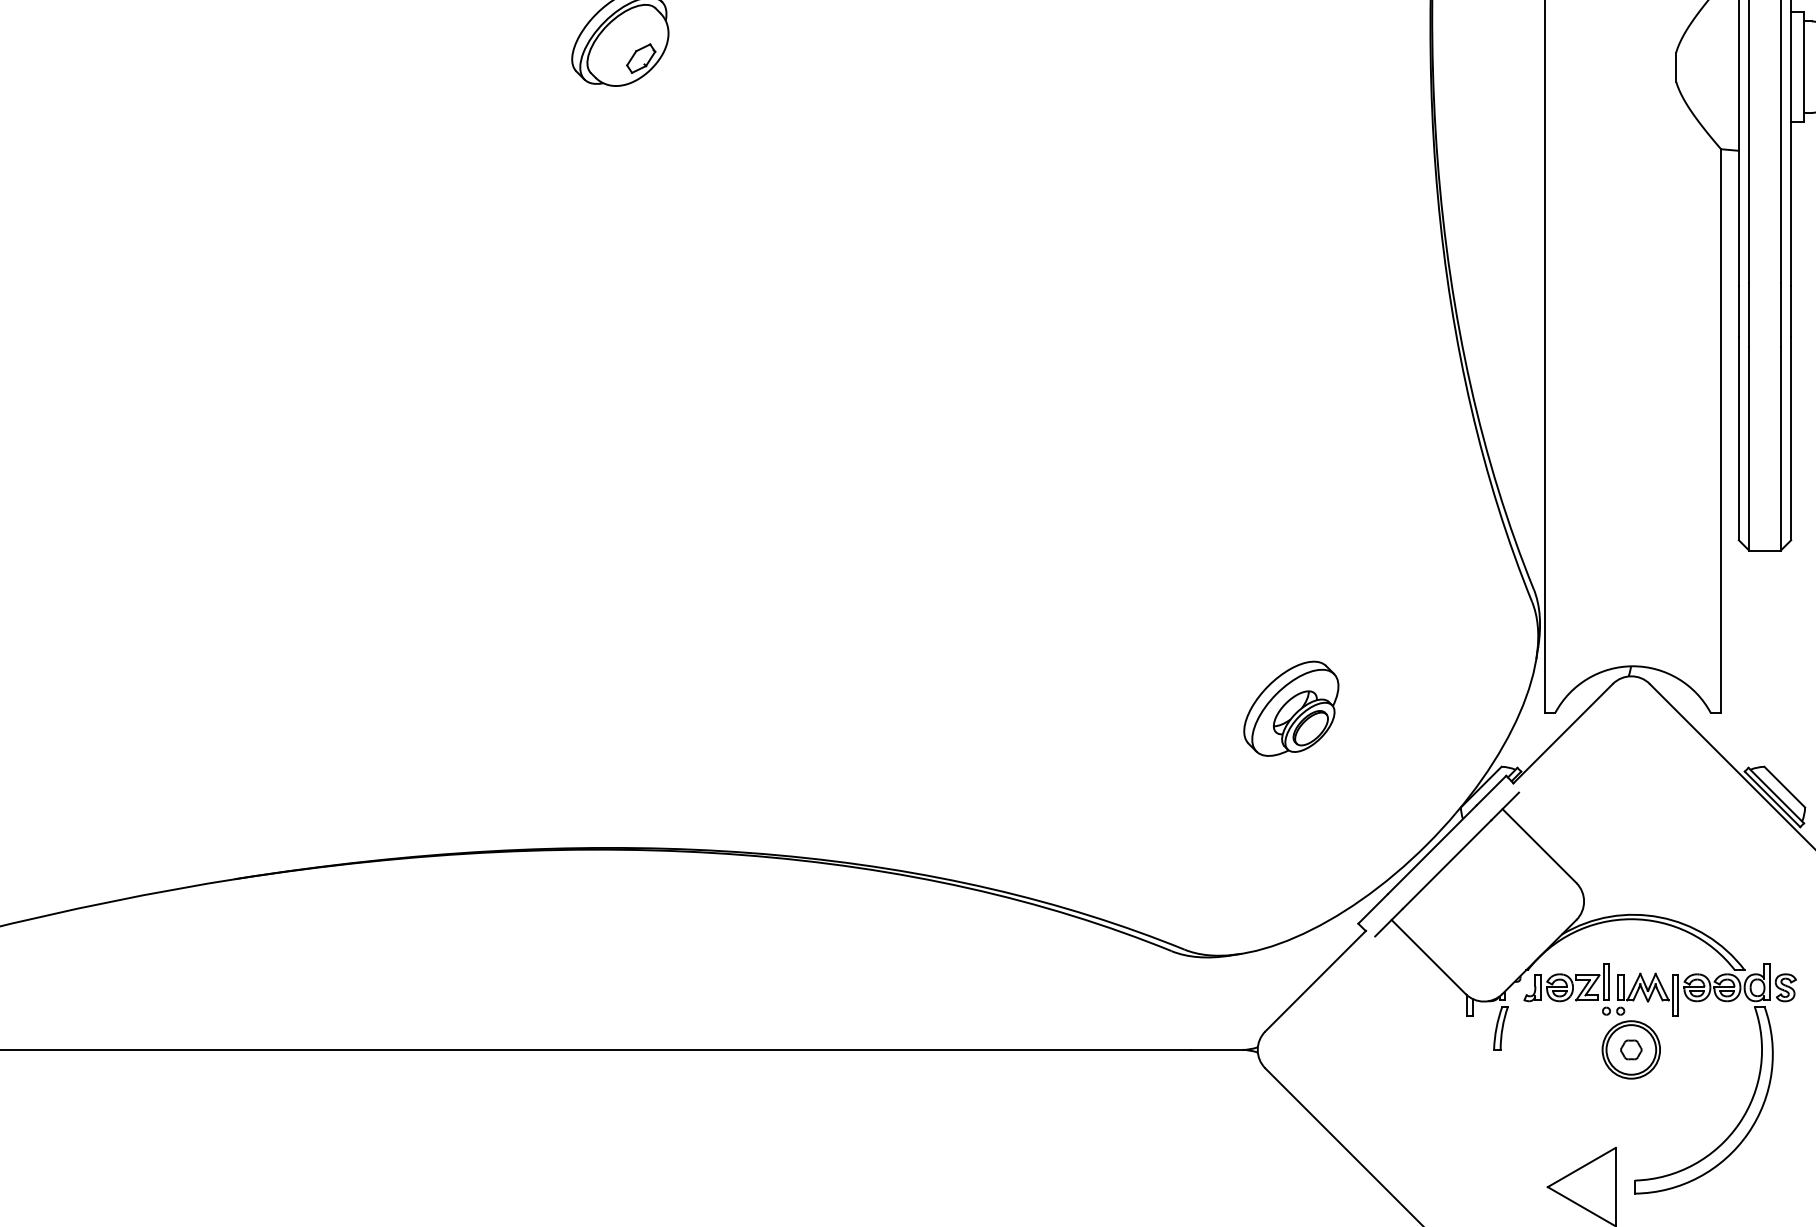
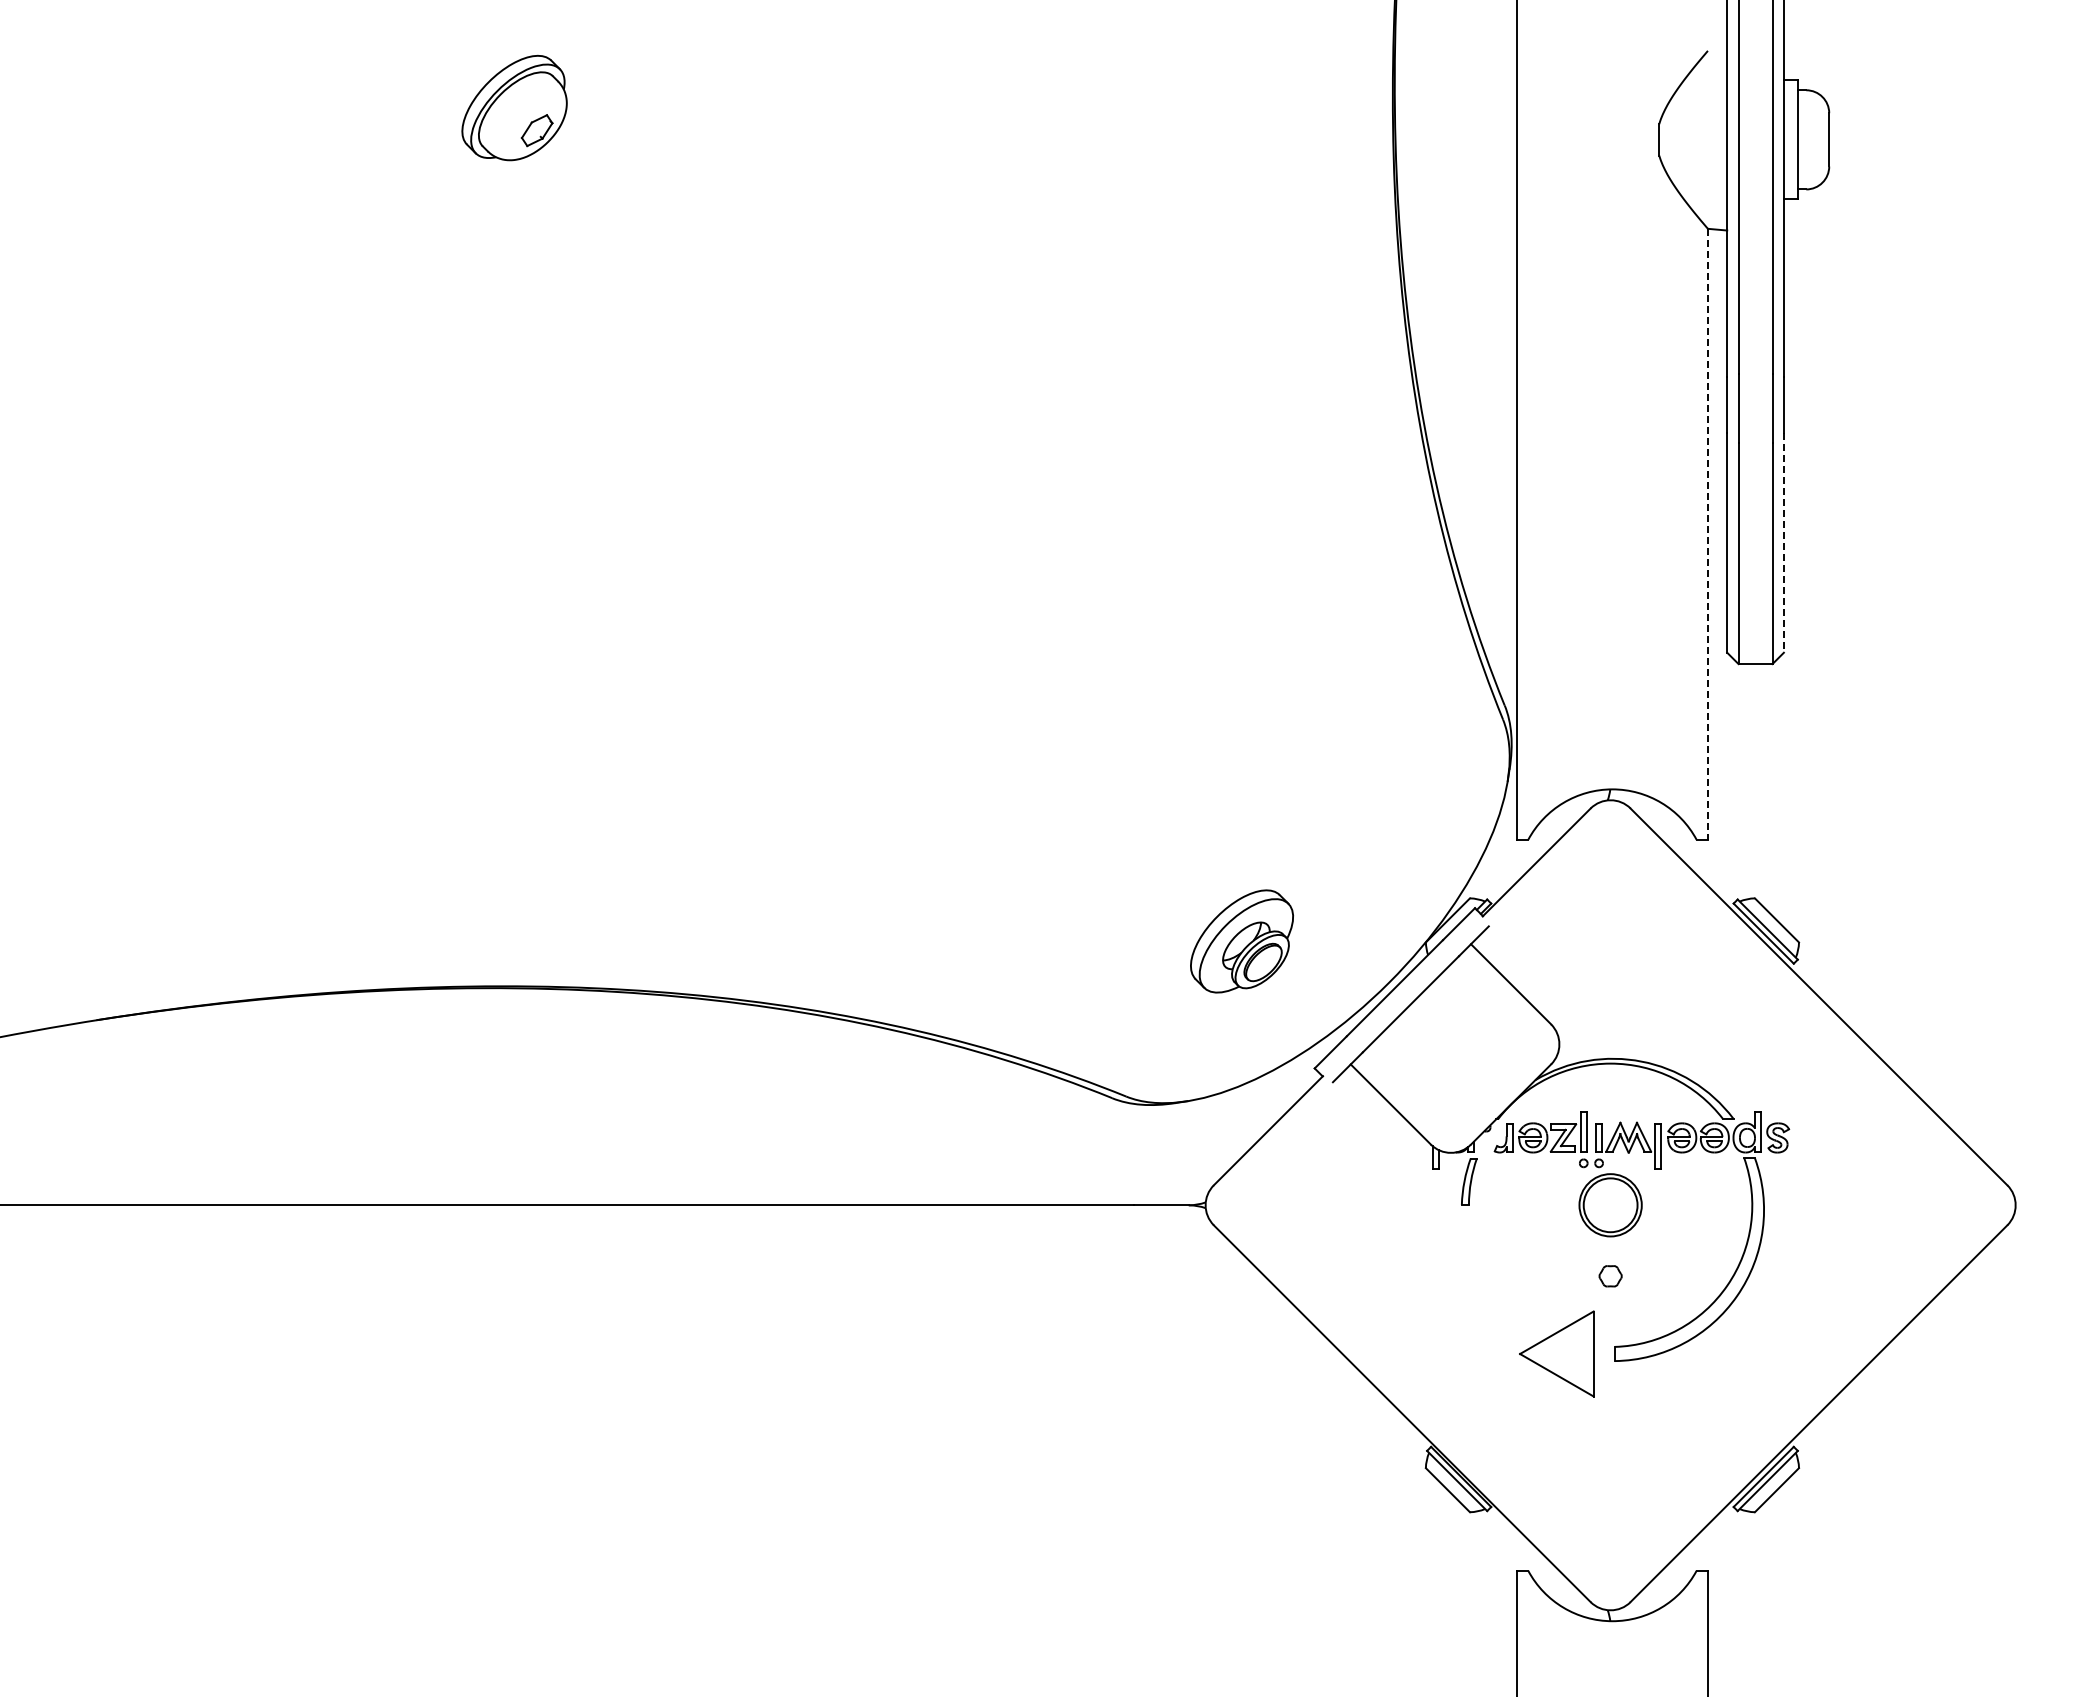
line: (1720, 431) -> (1707, 534), solid -> dashed
line: (1790, 439) -> (1783, 543), solid -> dashed
part: (1290, 708) -> (1241, 941), moved
part: (1631, 1050) -> (1610, 1276), moved

